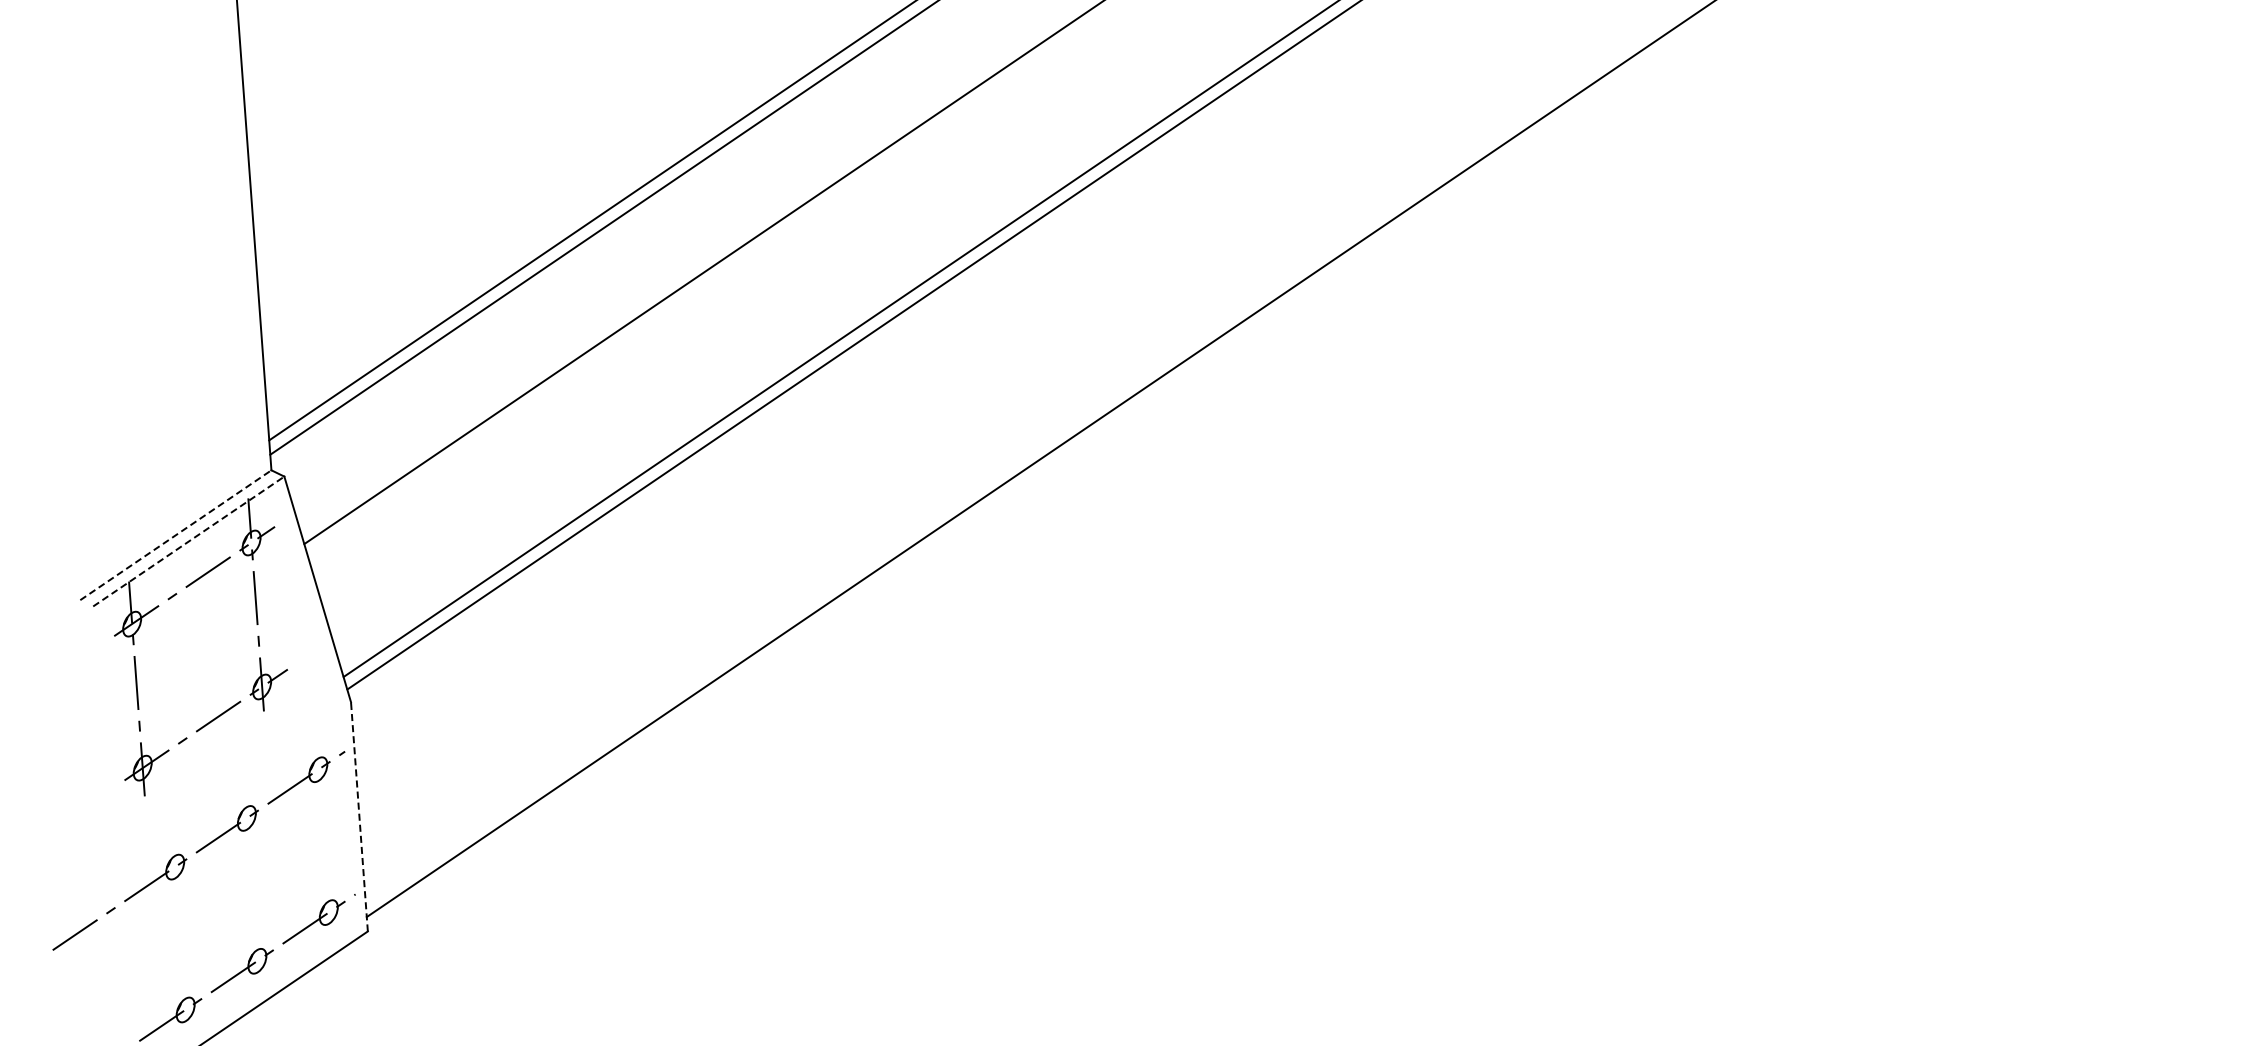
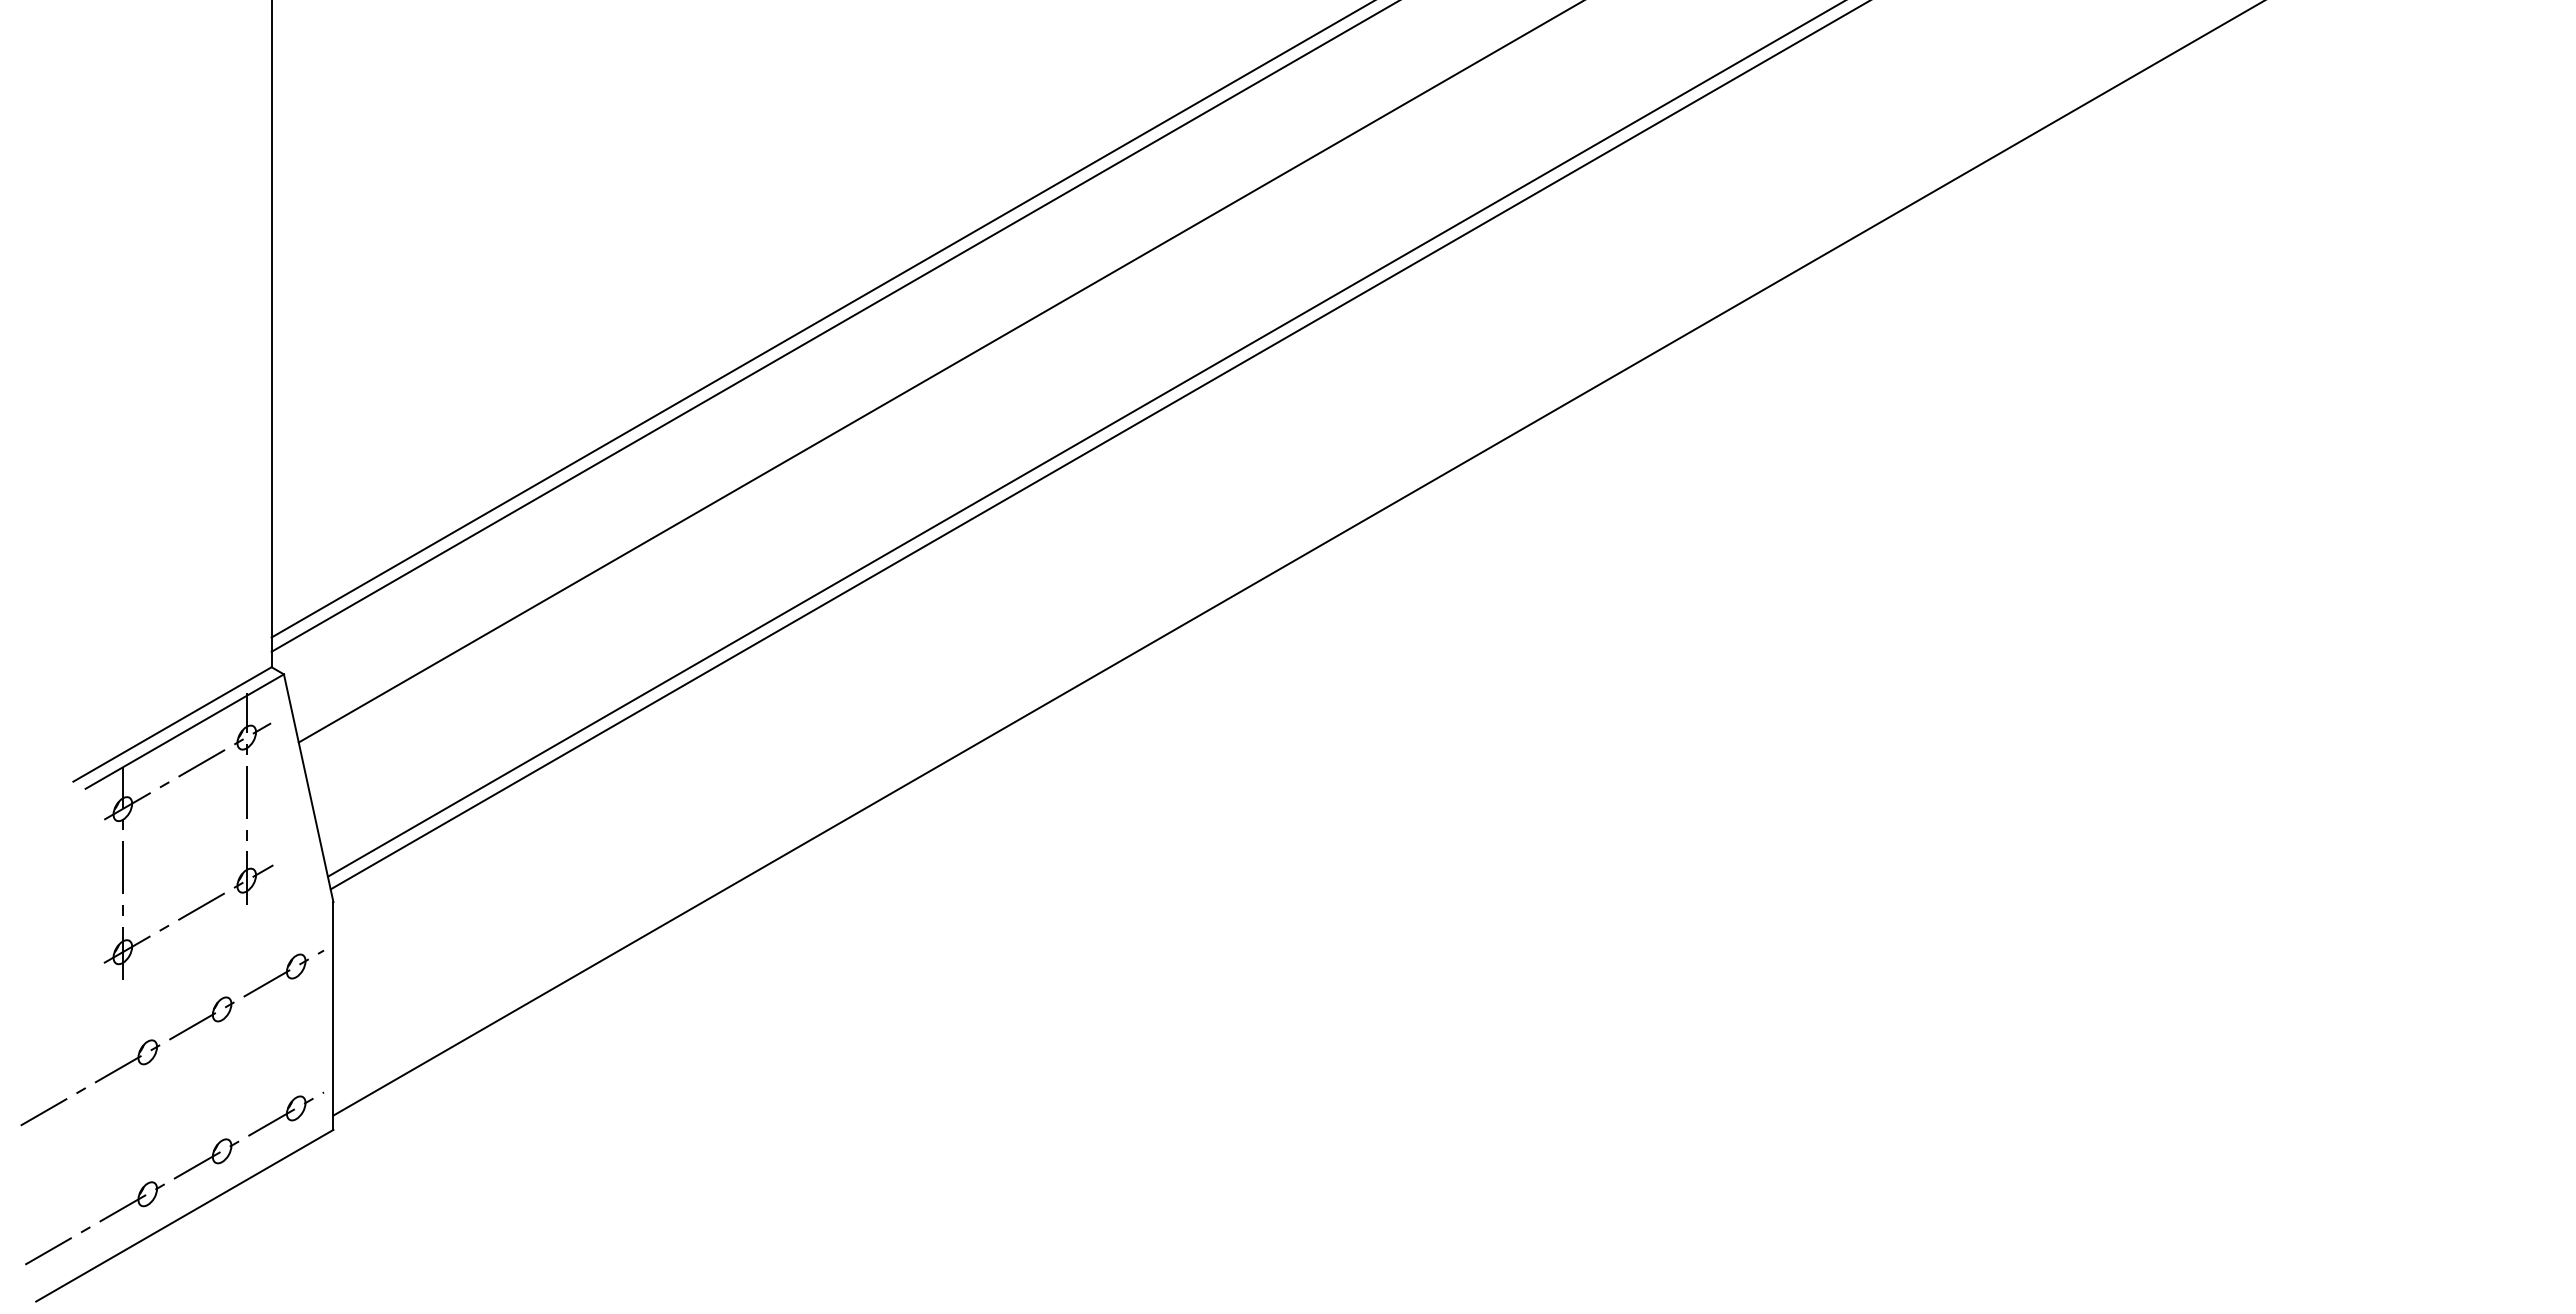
line: (175, 535) -> (172, 724), dashed -> solid
line: (189, 541) -> (185, 731), dashed -> solid
line: (359, 817) -> (333, 1016), dashed -> solid

